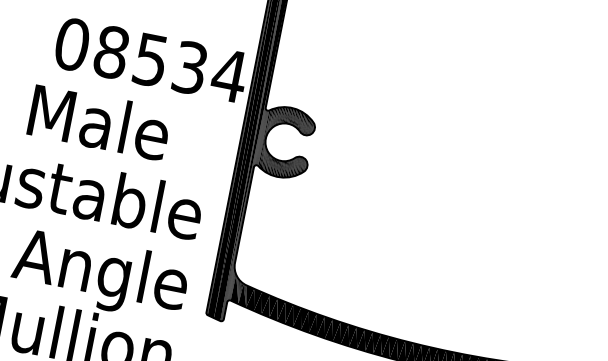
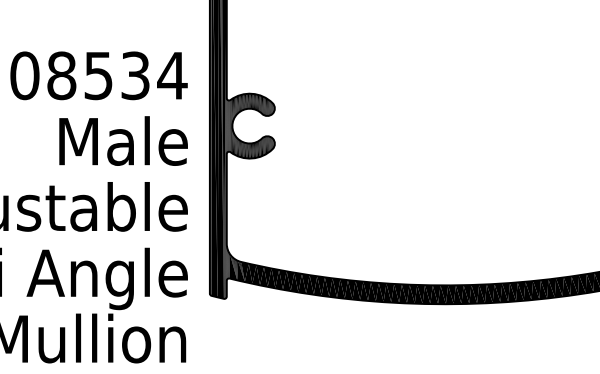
text: (150, 59) -> (98, 75), moved
text: (99, 121) -> (123, 140), moved

